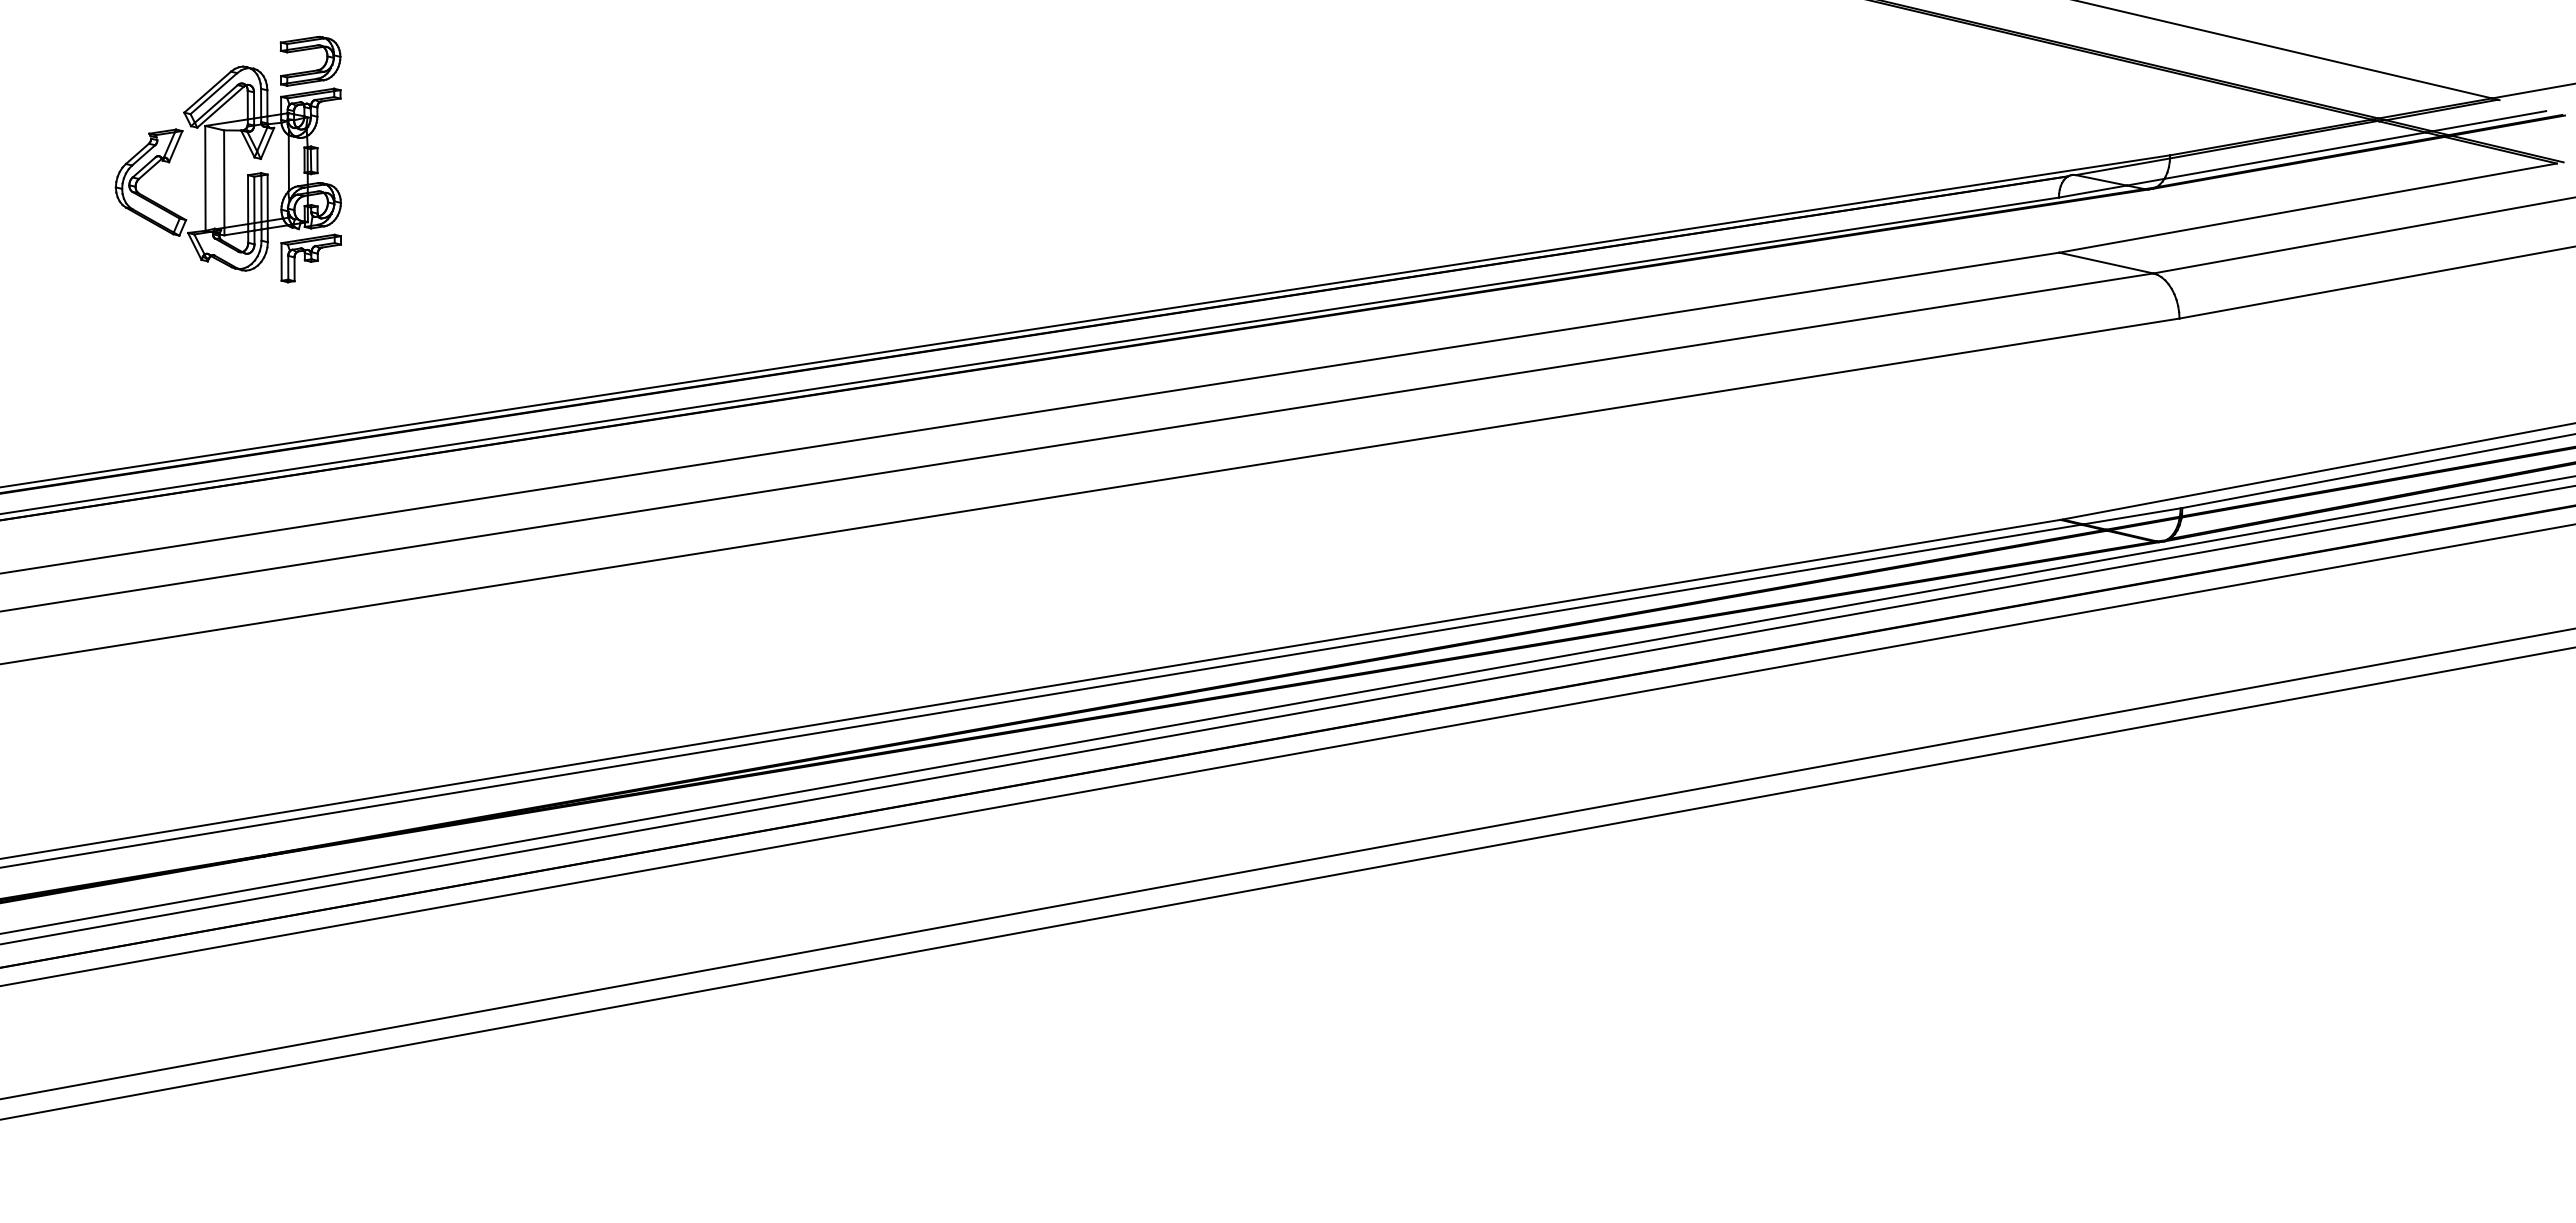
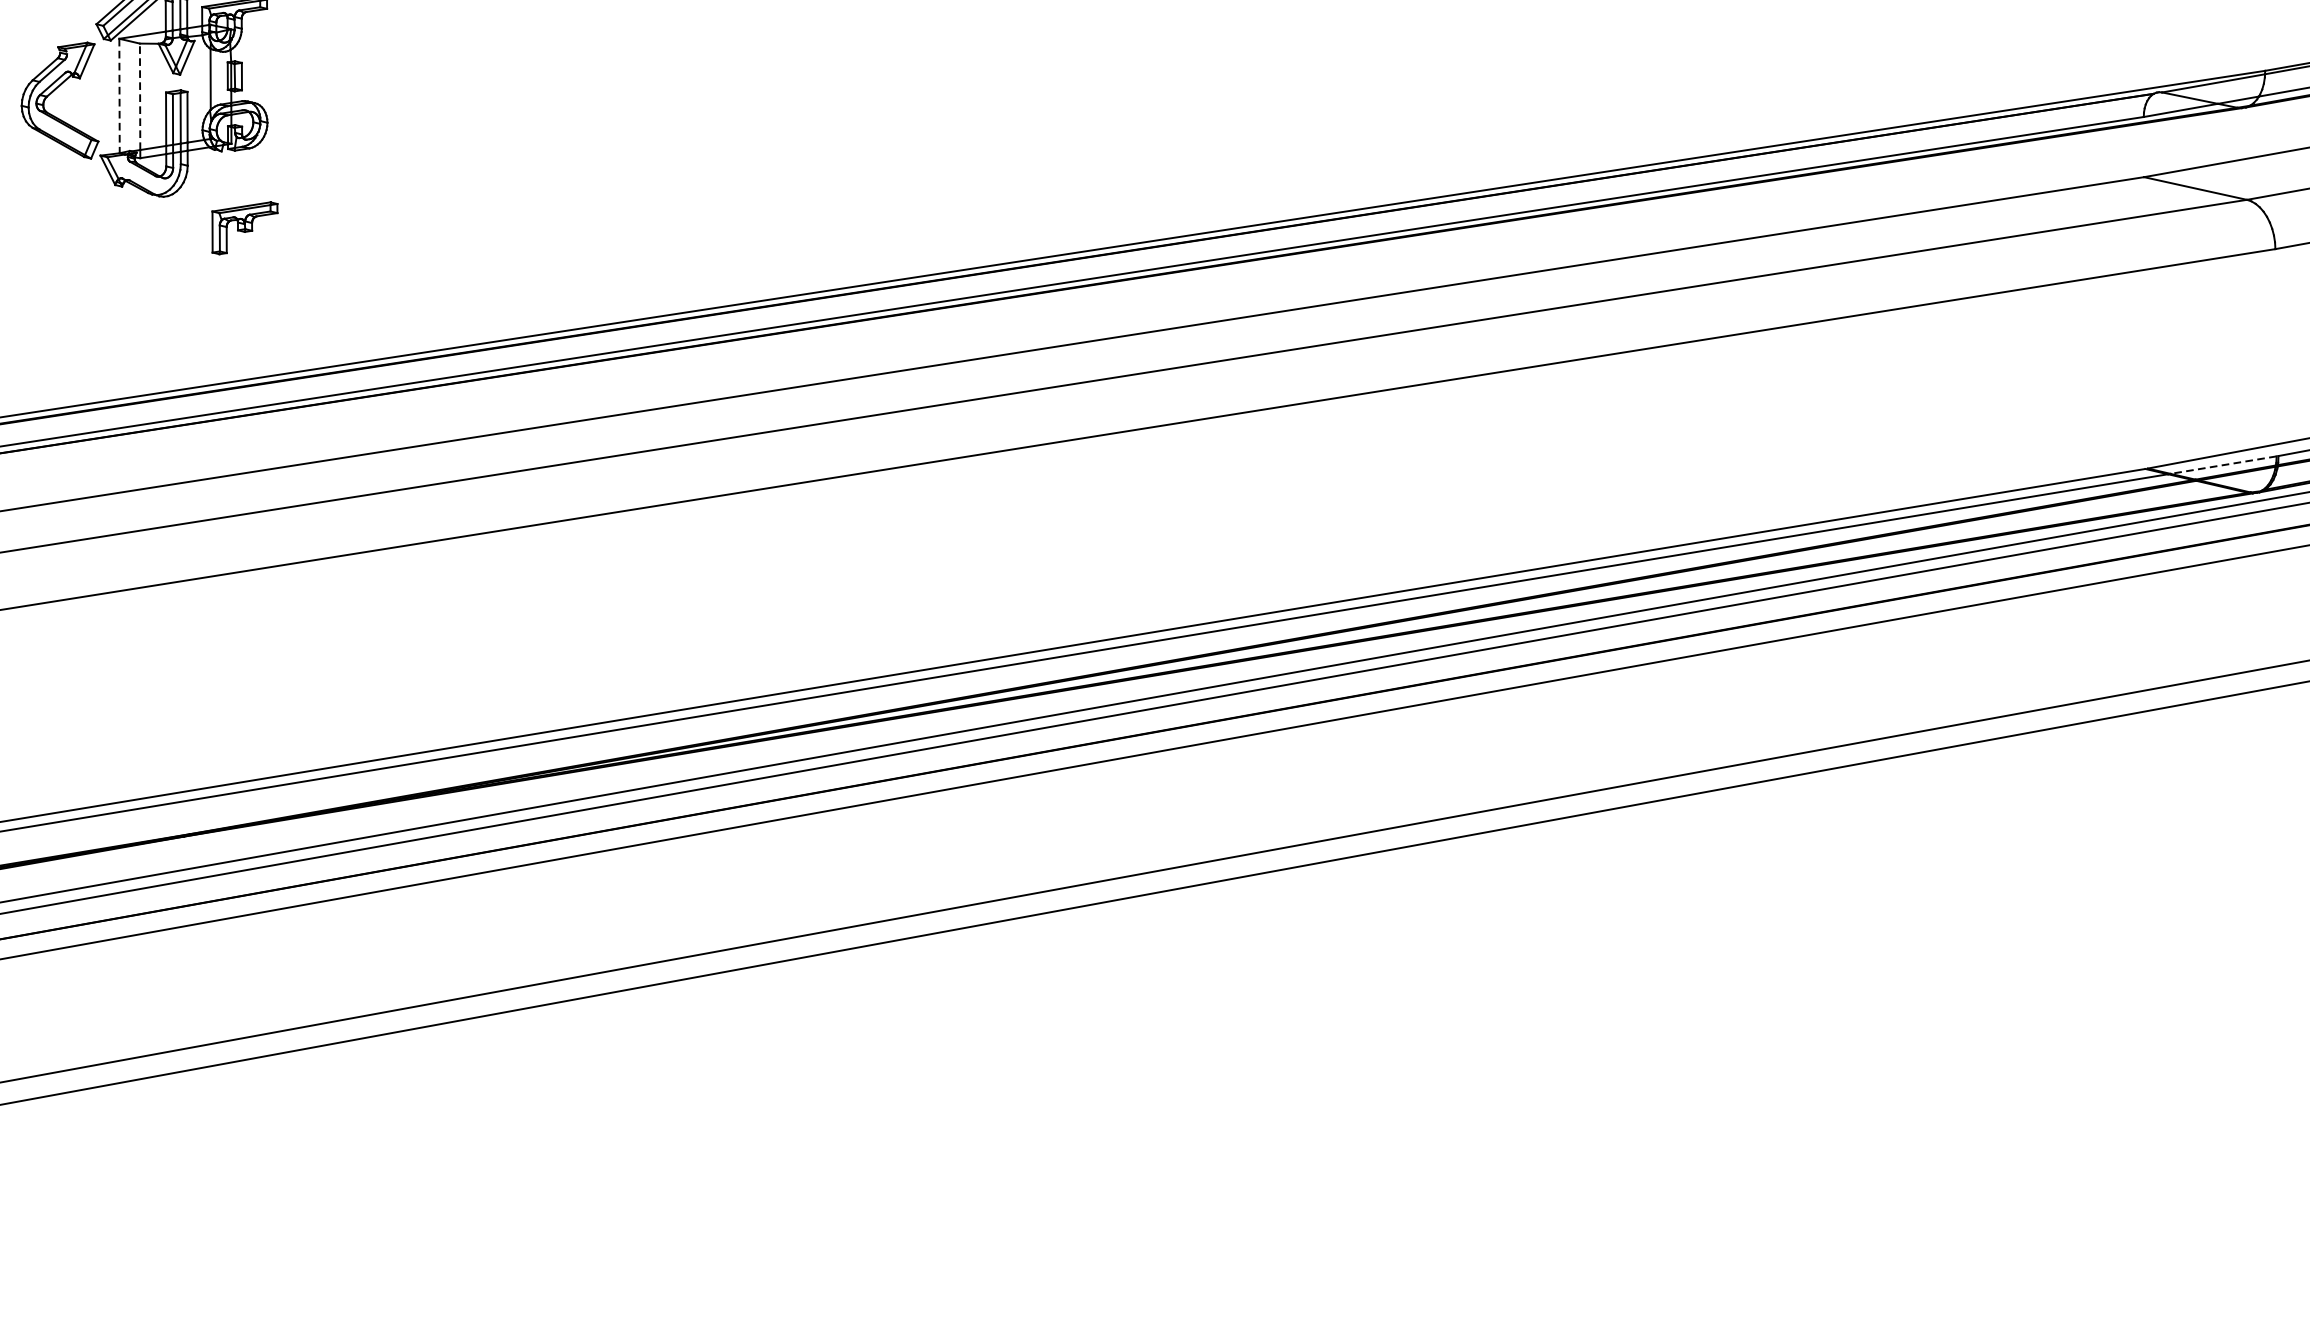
line: (205, 178) -> (119, 96), solid -> dashed
line: (224, 179) -> (140, 97), solid -> dashed
part: (310, 258) -> (244, 228), moved
line: (2131, 516) -> (2222, 465), solid -> dashed

